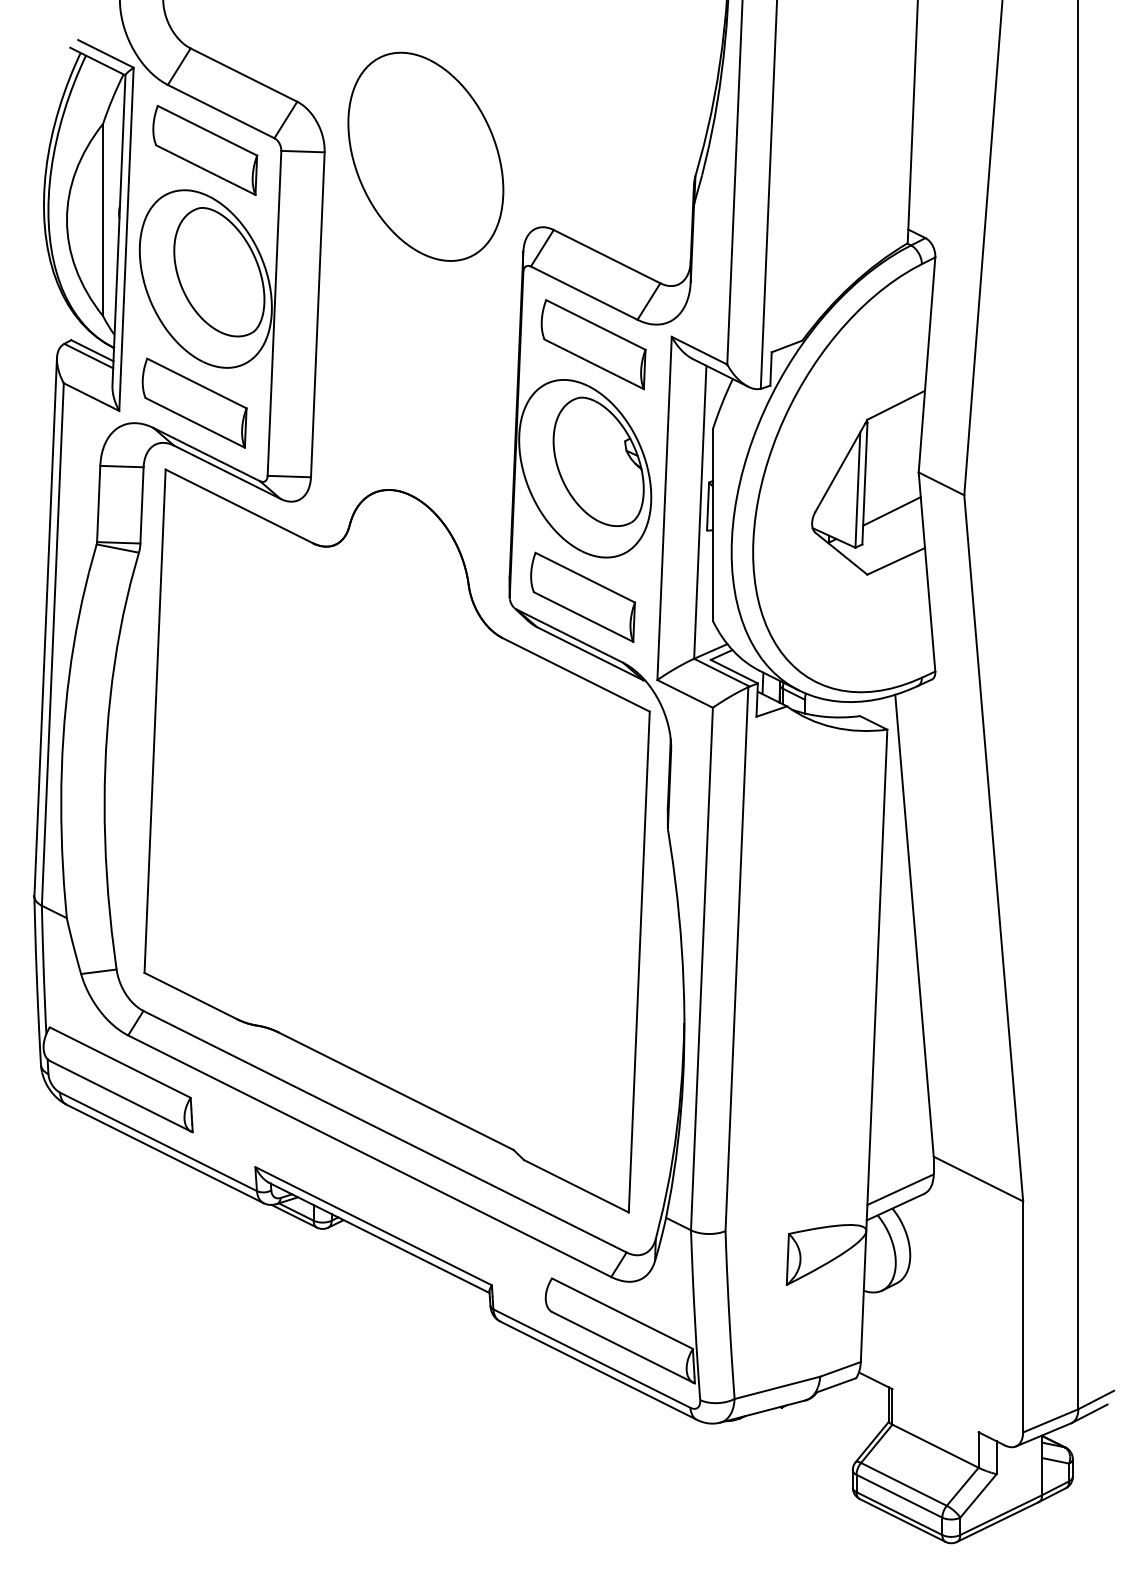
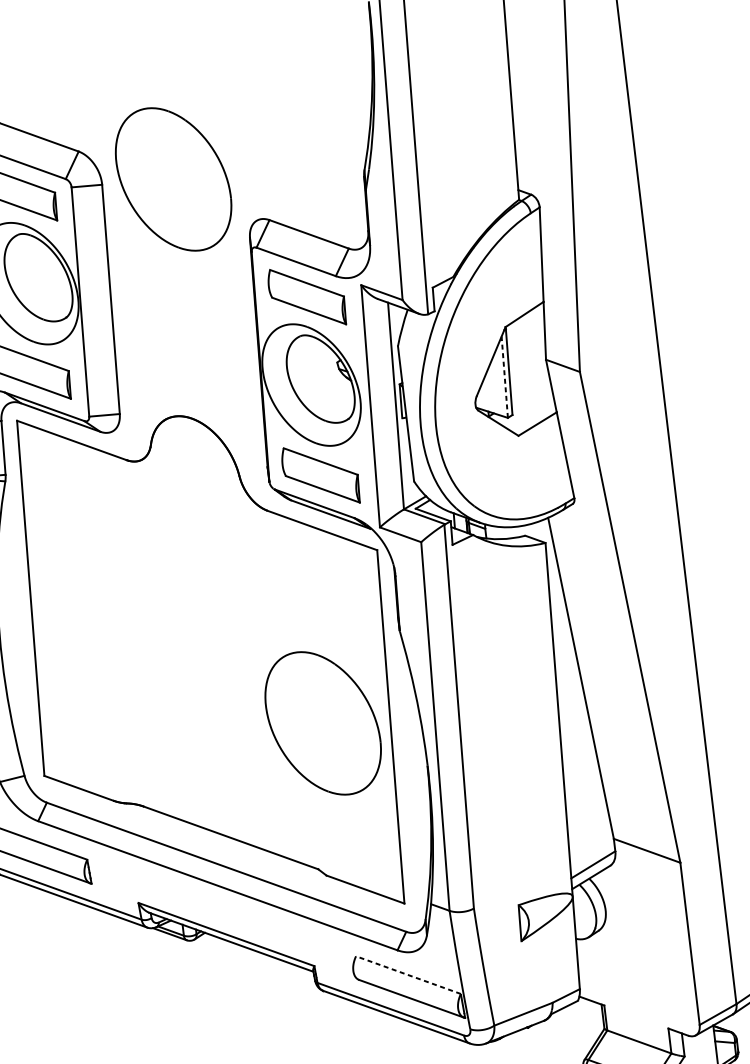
line: (857, 490) -> (504, 377), solid -> dashed
line: (891, 511) -> (530, 389), removed
part: (544, 945) -> (322, 723), added
line: (622, 1313) -> (408, 975), solid -> dashed

